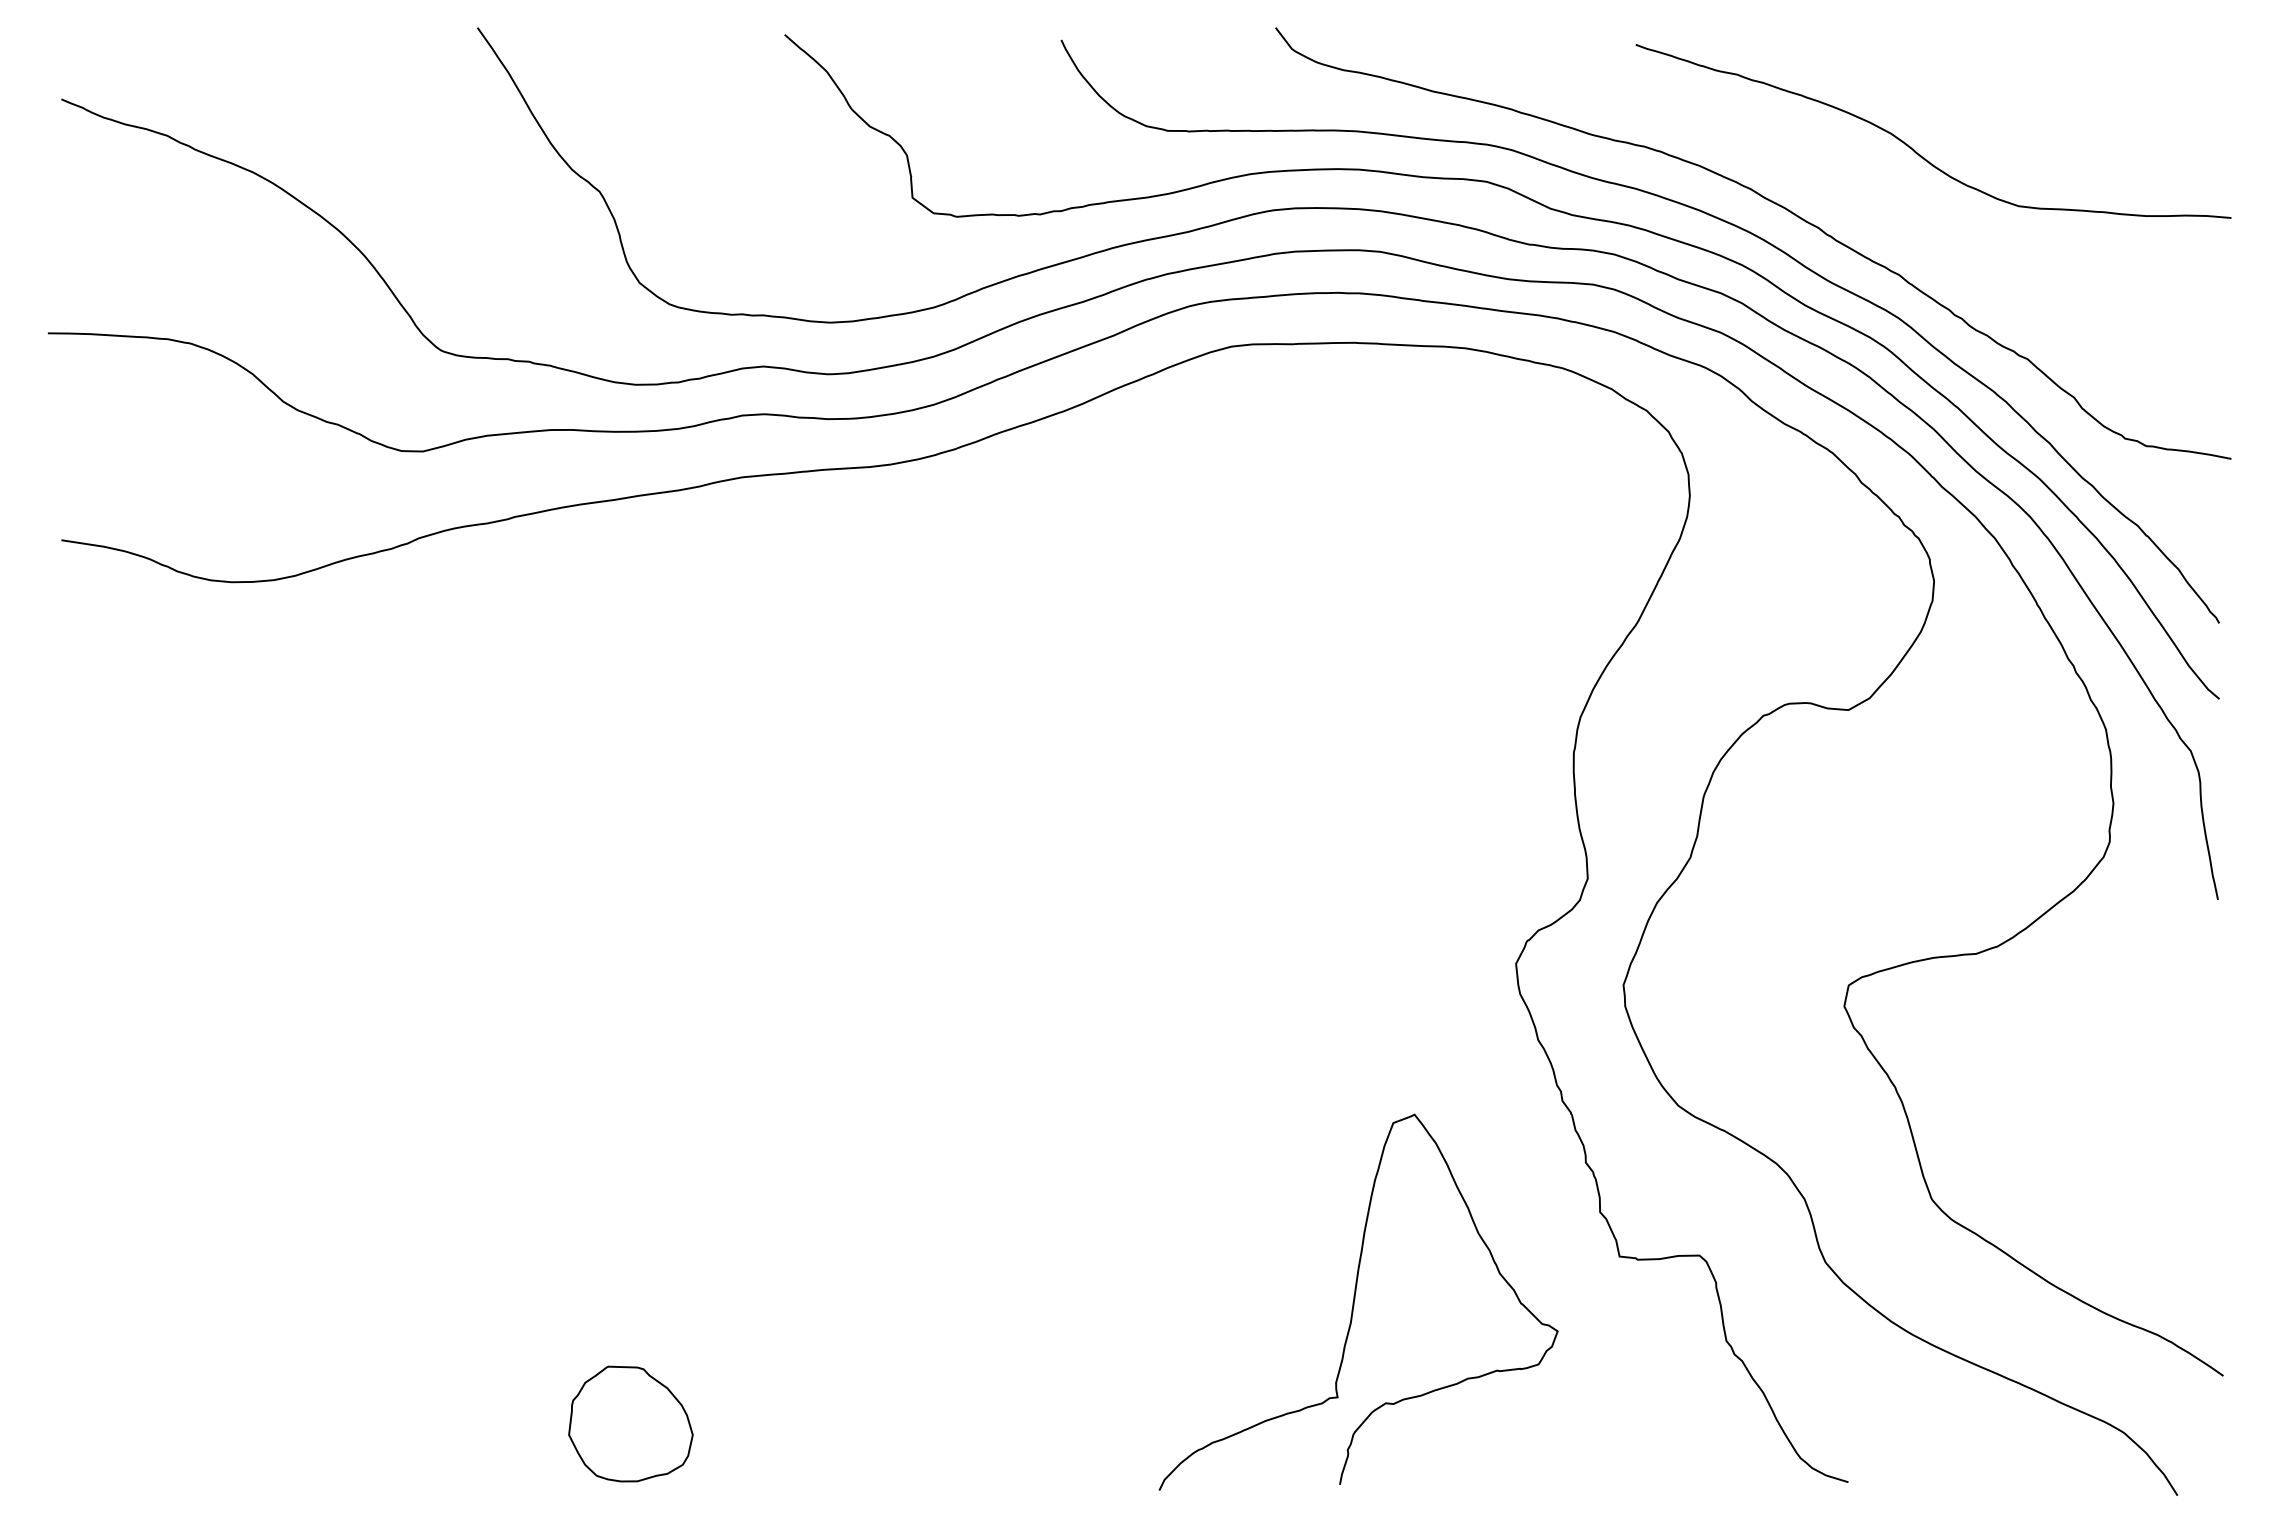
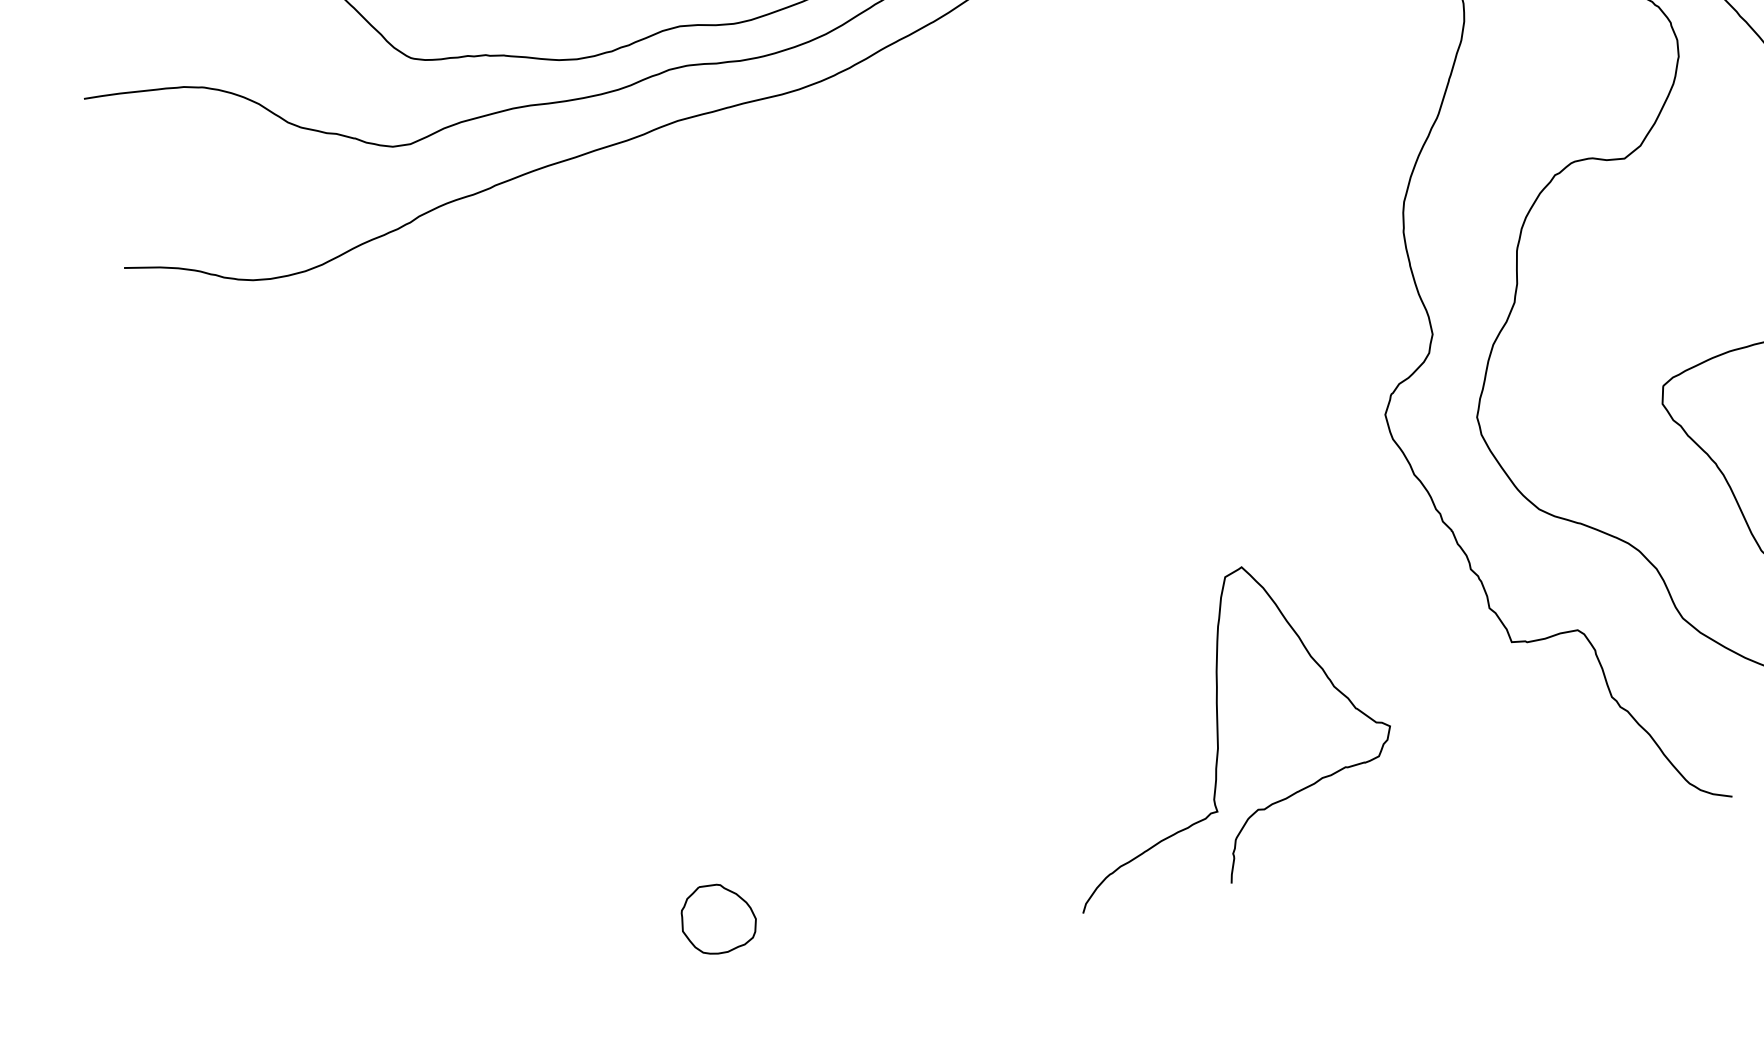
curve: (1355, 1299) -> (1218, 728), moved
part: (631, 1423) -> (718, 918), size x0.71

